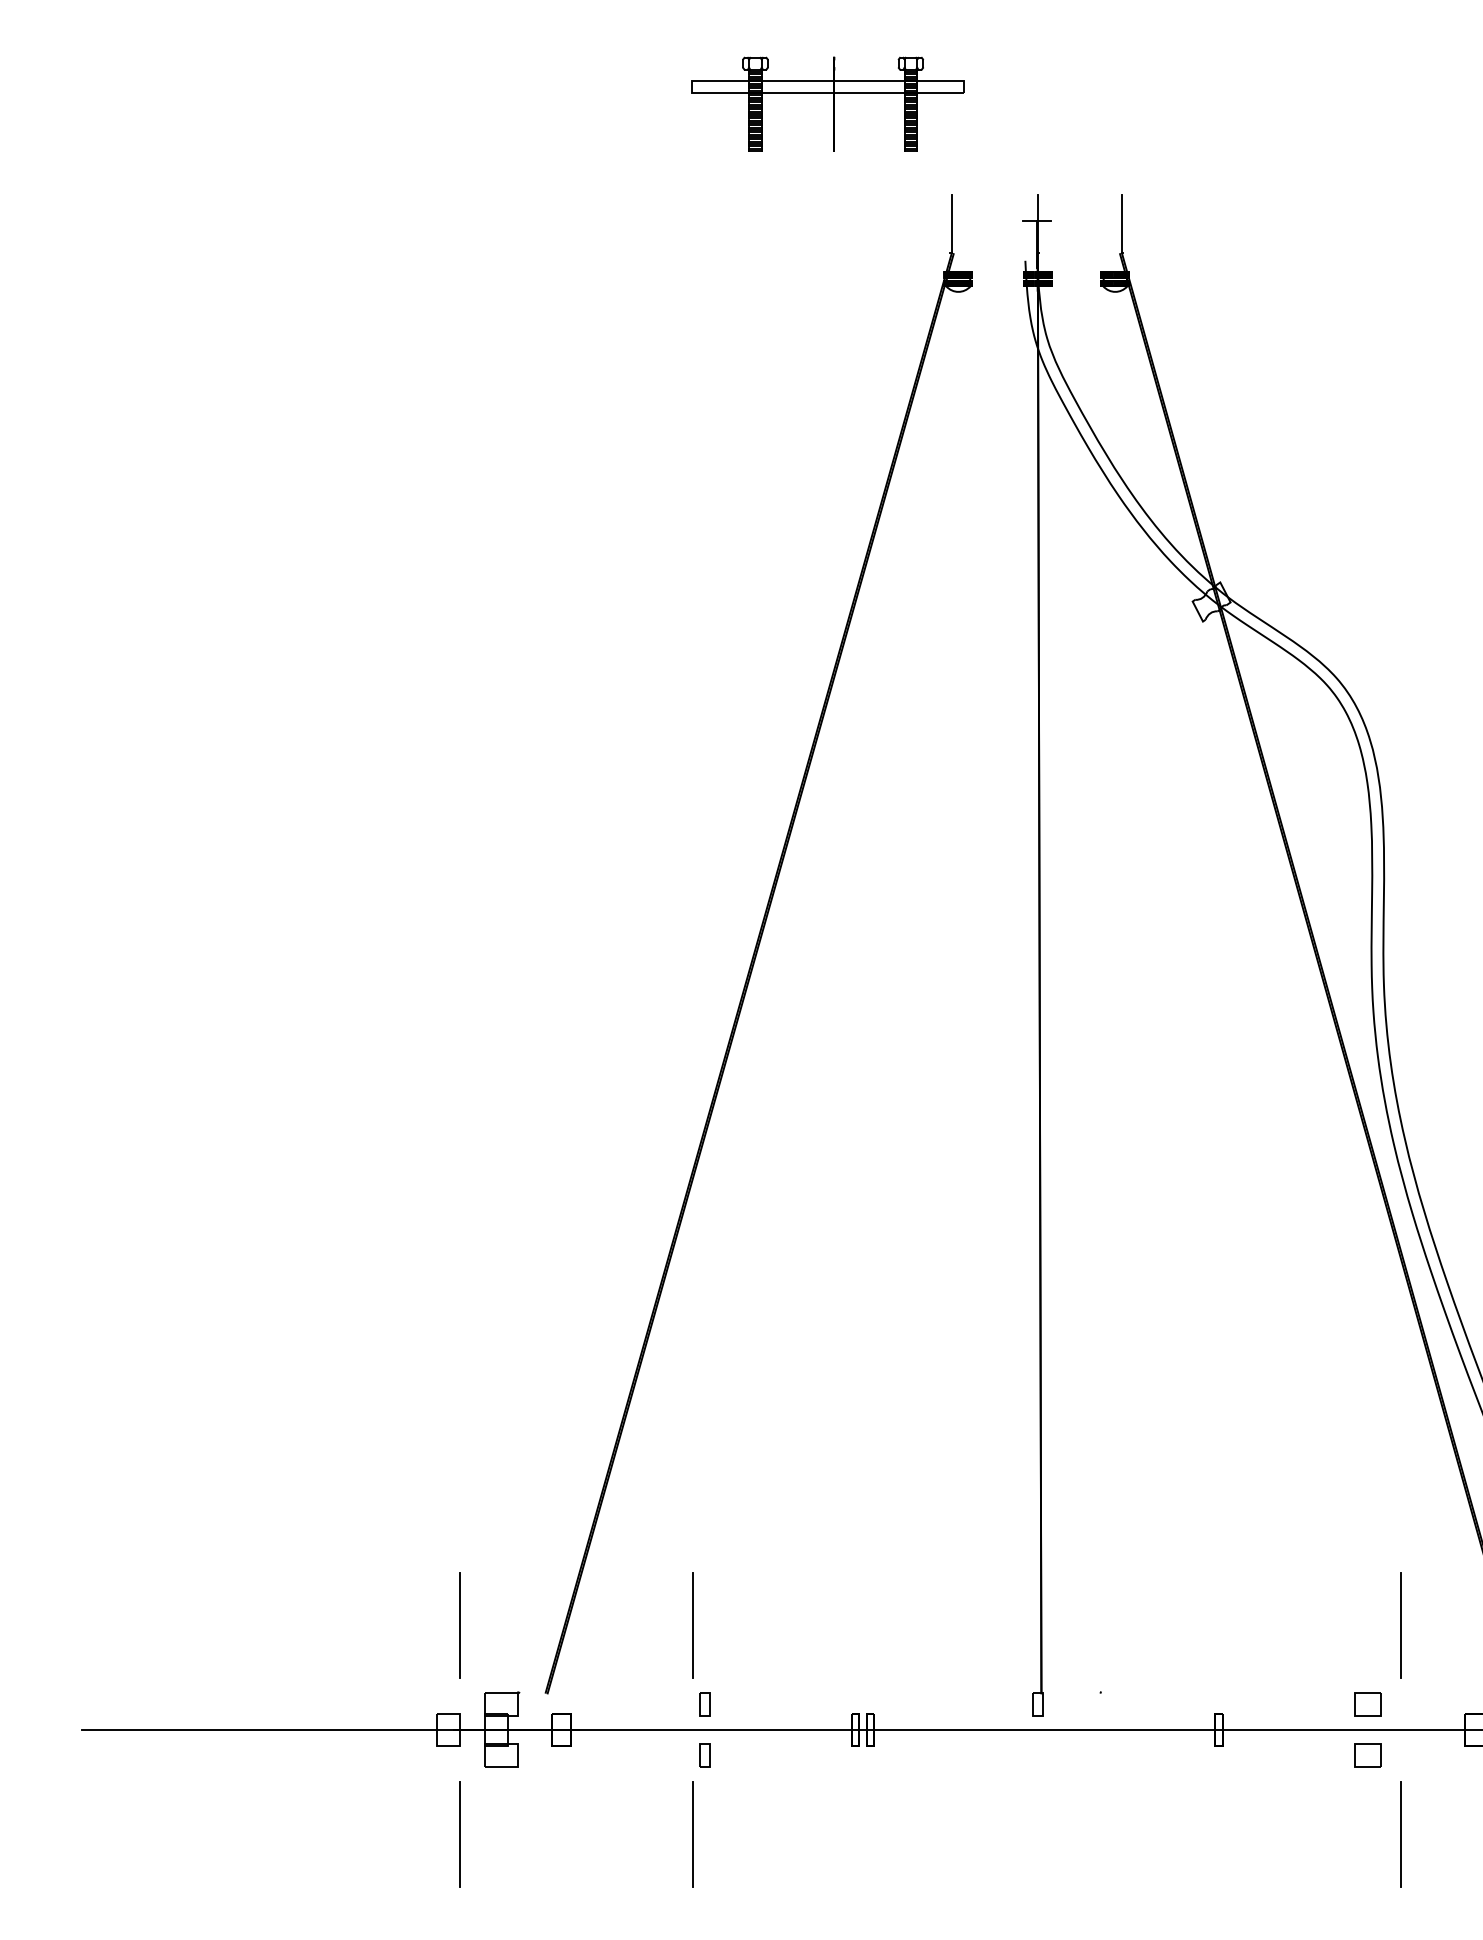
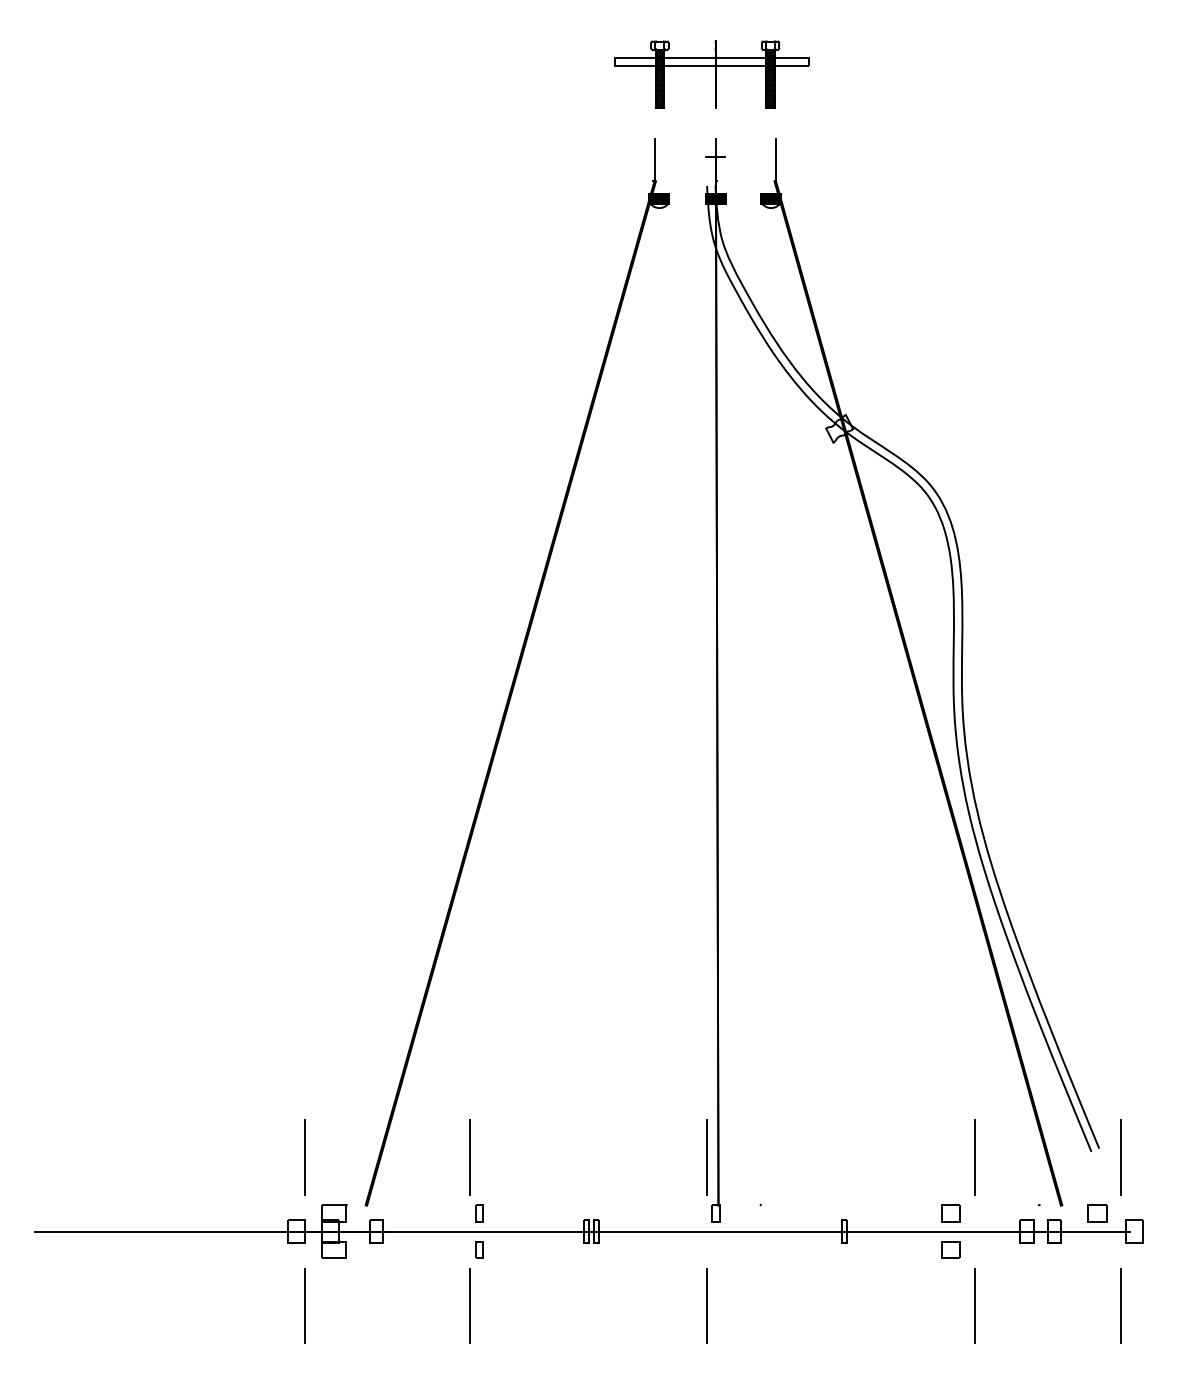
part: (827, 104) -> (711, 74), moved
line: (1024, 1625) -> (706, 1157), added
line: (1024, 1833) -> (706, 1305), added

